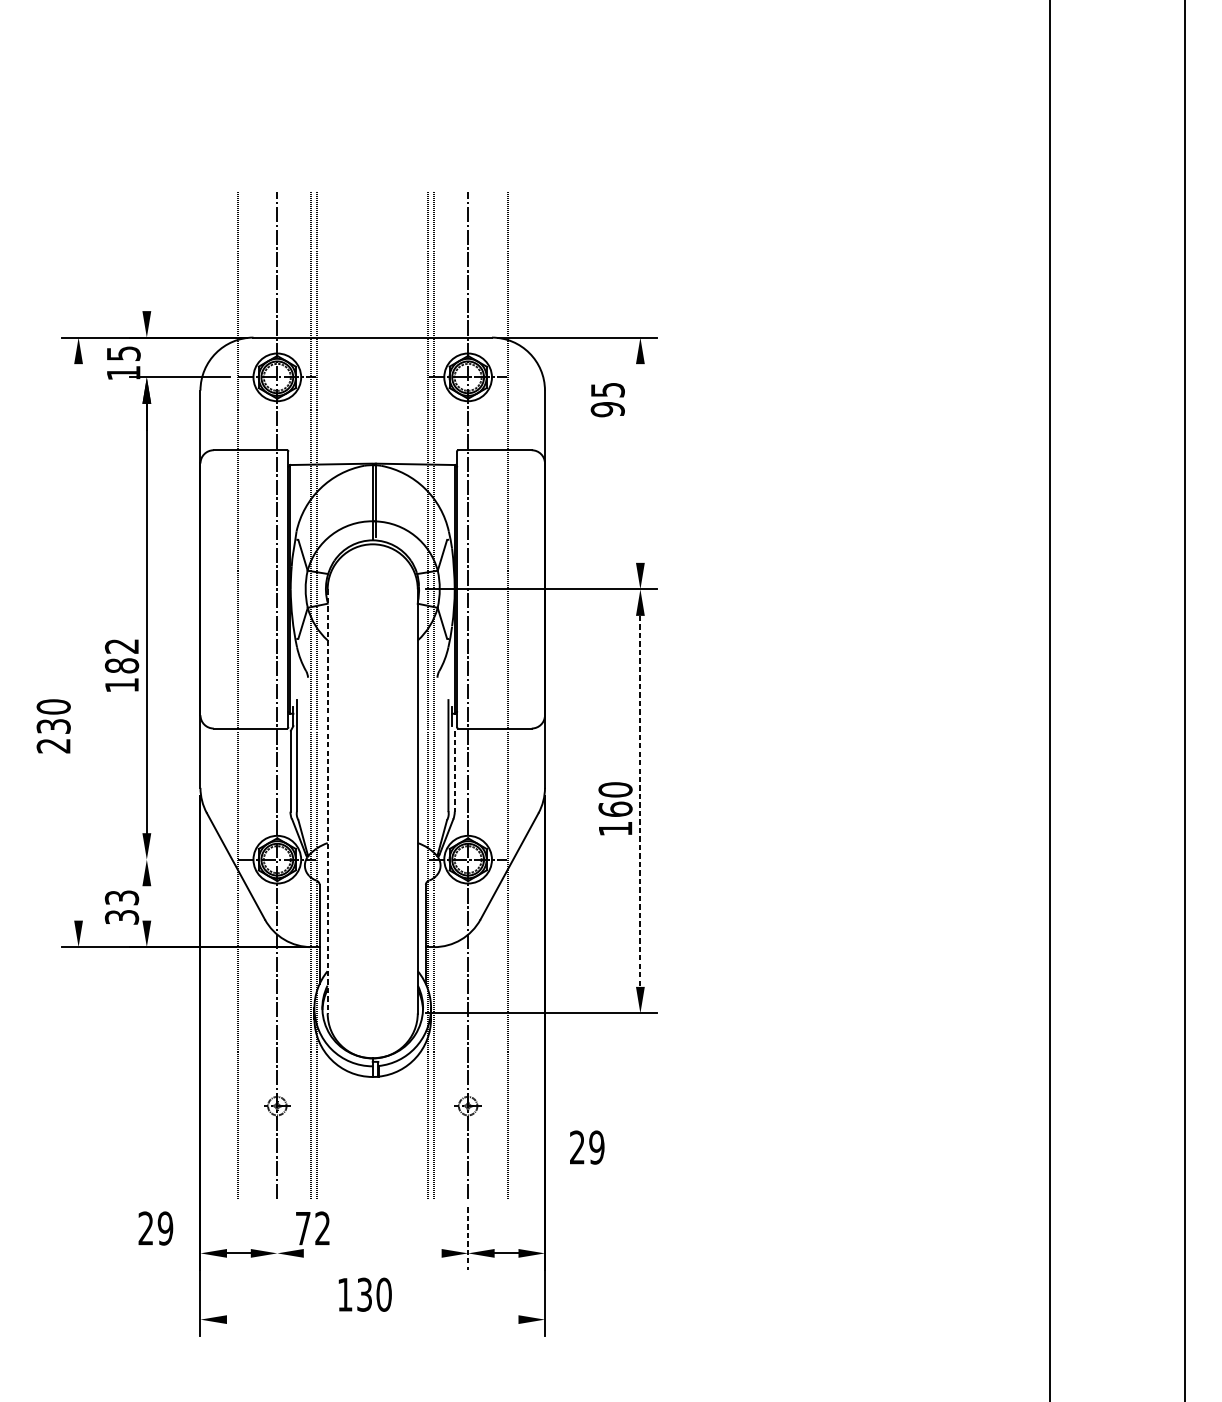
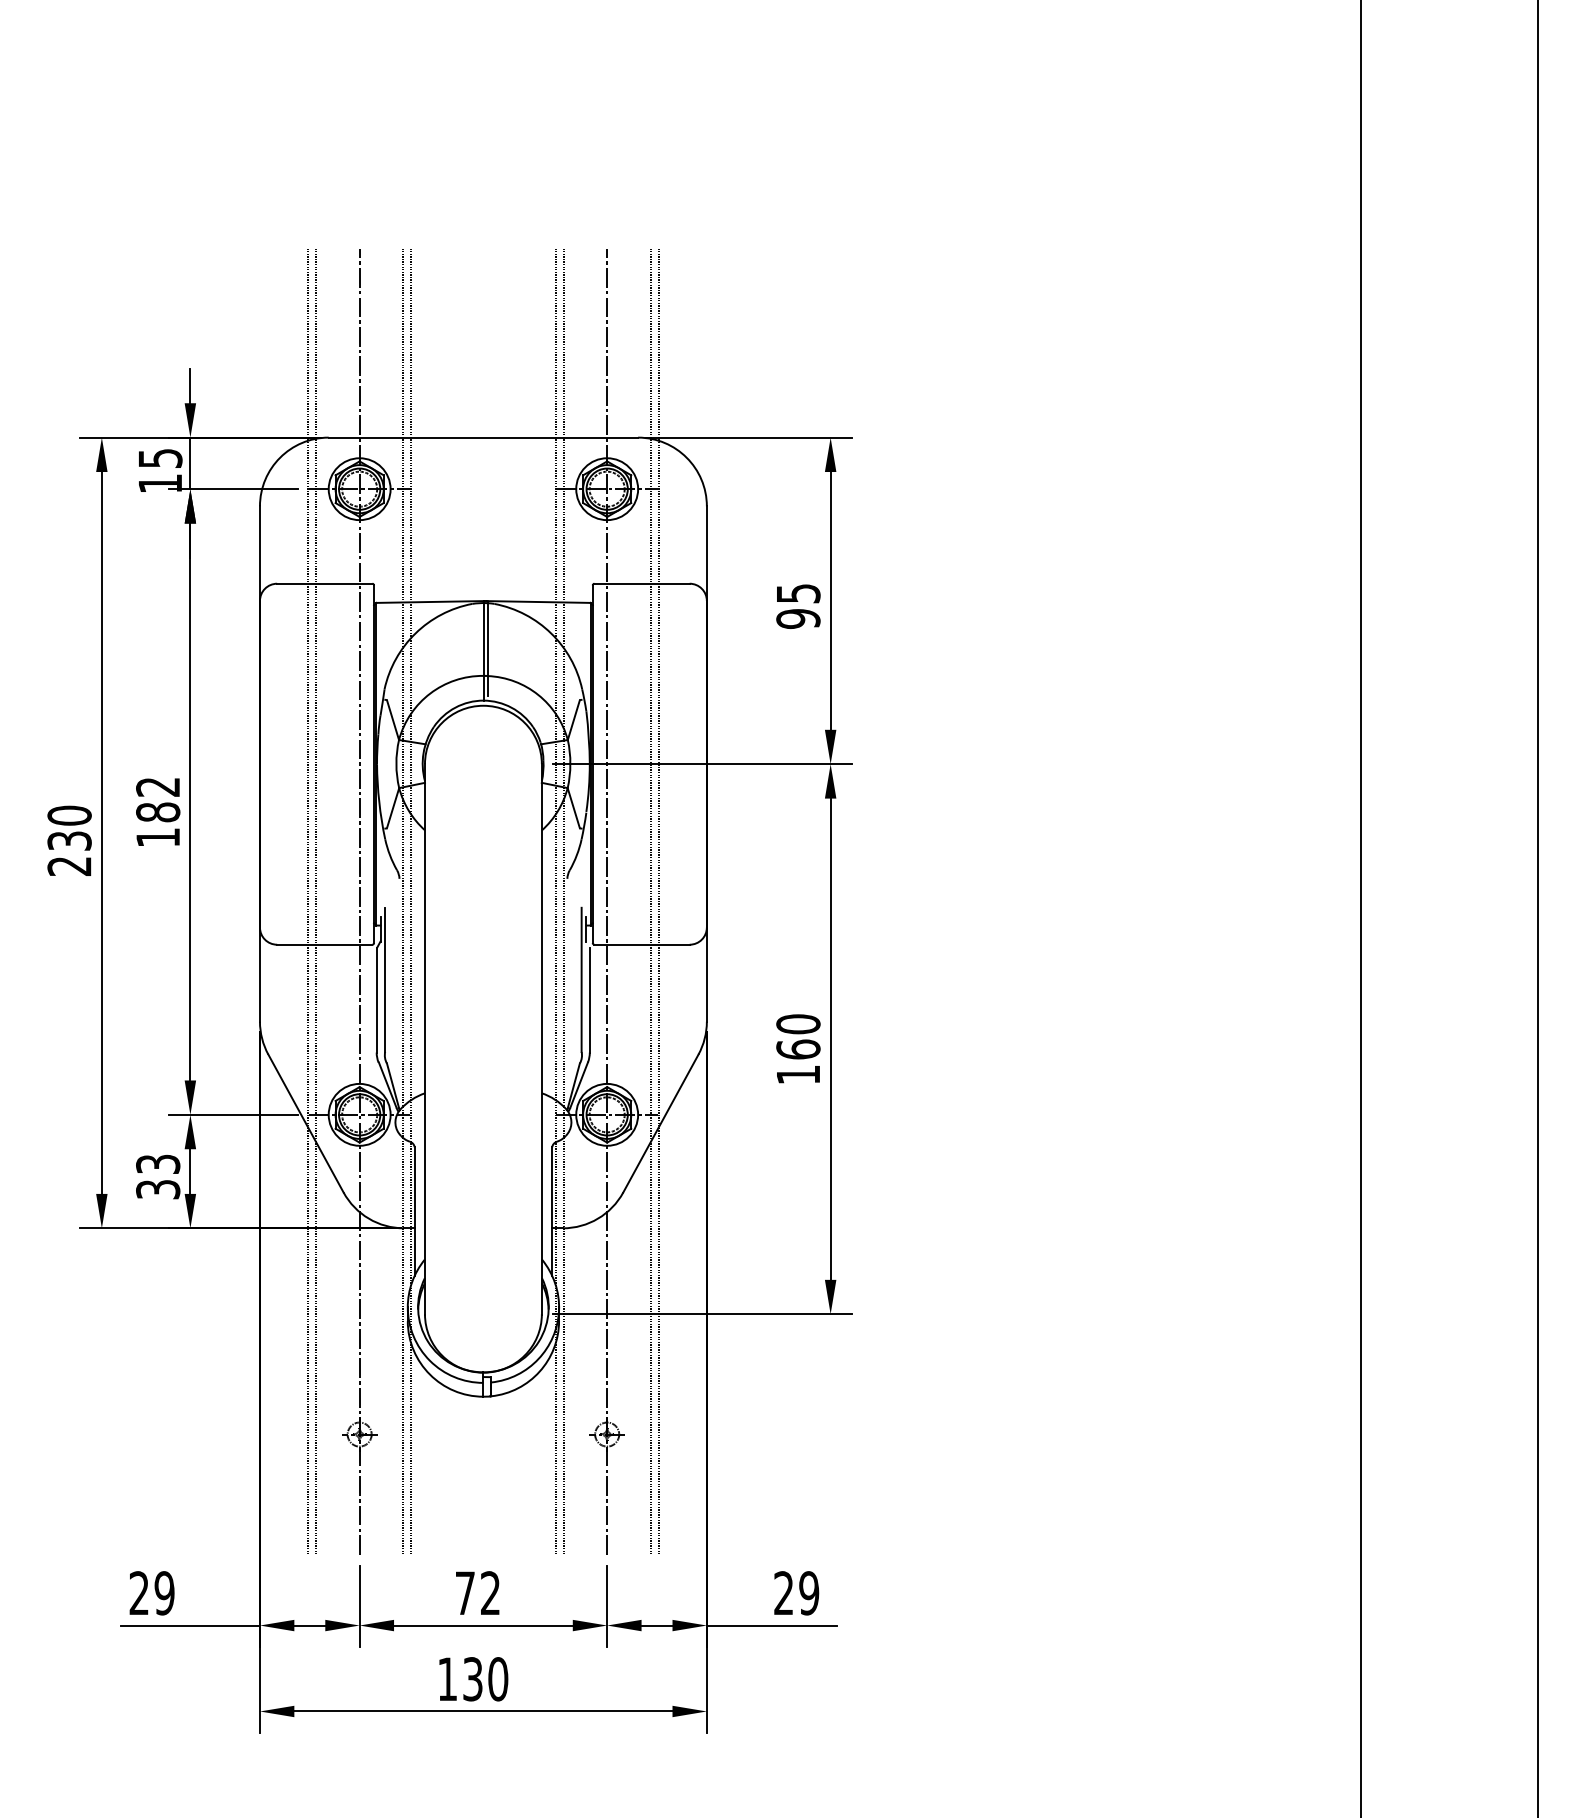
line: (146, 297) -> (190, 385), added
line: (146, 357) -> (190, 463), added
text: (607, 399) -> (798, 606), moved
line: (640, 463) -> (830, 600), added
line: (78, 642) -> (101, 832), added
text: (122, 665) -> (158, 811), moved
line: (244, 695) -> (316, 901), added
line: (501, 695) -> (650, 901), added
text: (53, 726) -> (69, 840), moved
line: (454, 771) -> (589, 1000), dashed -> solid
line: (640, 801) -> (830, 1039), dashed -> solid
line: (327, 802) -> (424, 1040), dashed -> solid
line: (180, 859) -> (233, 1114), added
line: (146, 903) -> (190, 1171), added
text: (587, 1147) -> (796, 1593), moved
text: (312, 1227) -> (477, 1592), moved
text: (155, 1228) -> (151, 1593), moved
line: (277, 1238) -> (359, 1606), added
line: (468, 1238) -> (607, 1606), dashed -> solid
line: (146, 1253) -> (189, 1625), added
line: (372, 1253) -> (483, 1625), added
line: (594, 1253) -> (771, 1625), added
line: (372, 1319) -> (483, 1711), added

